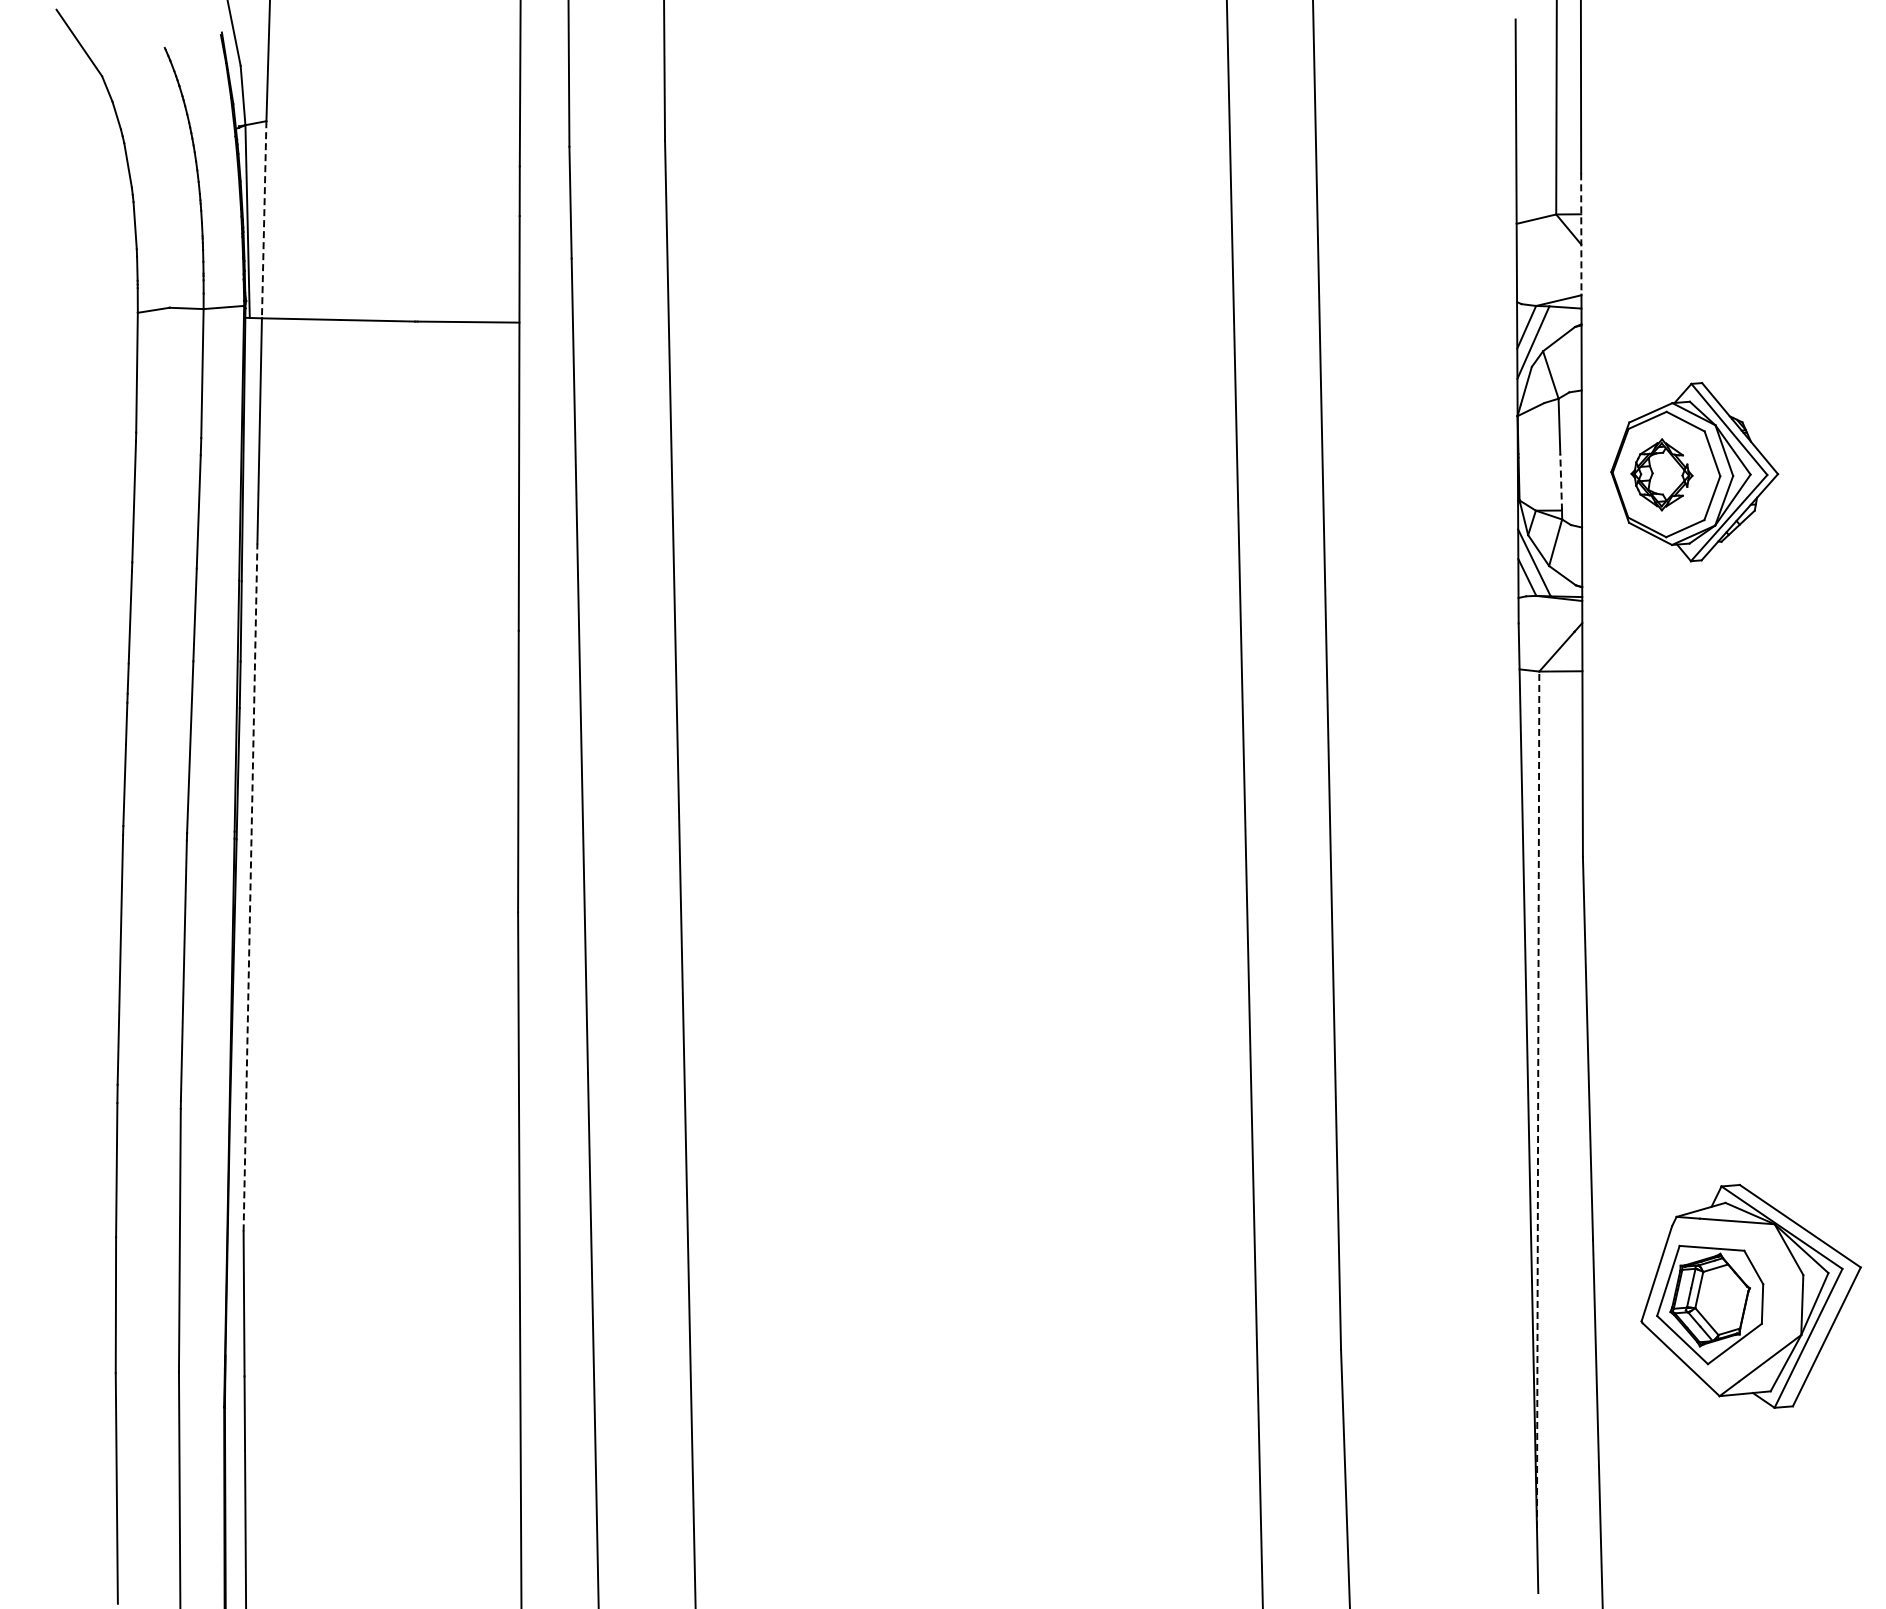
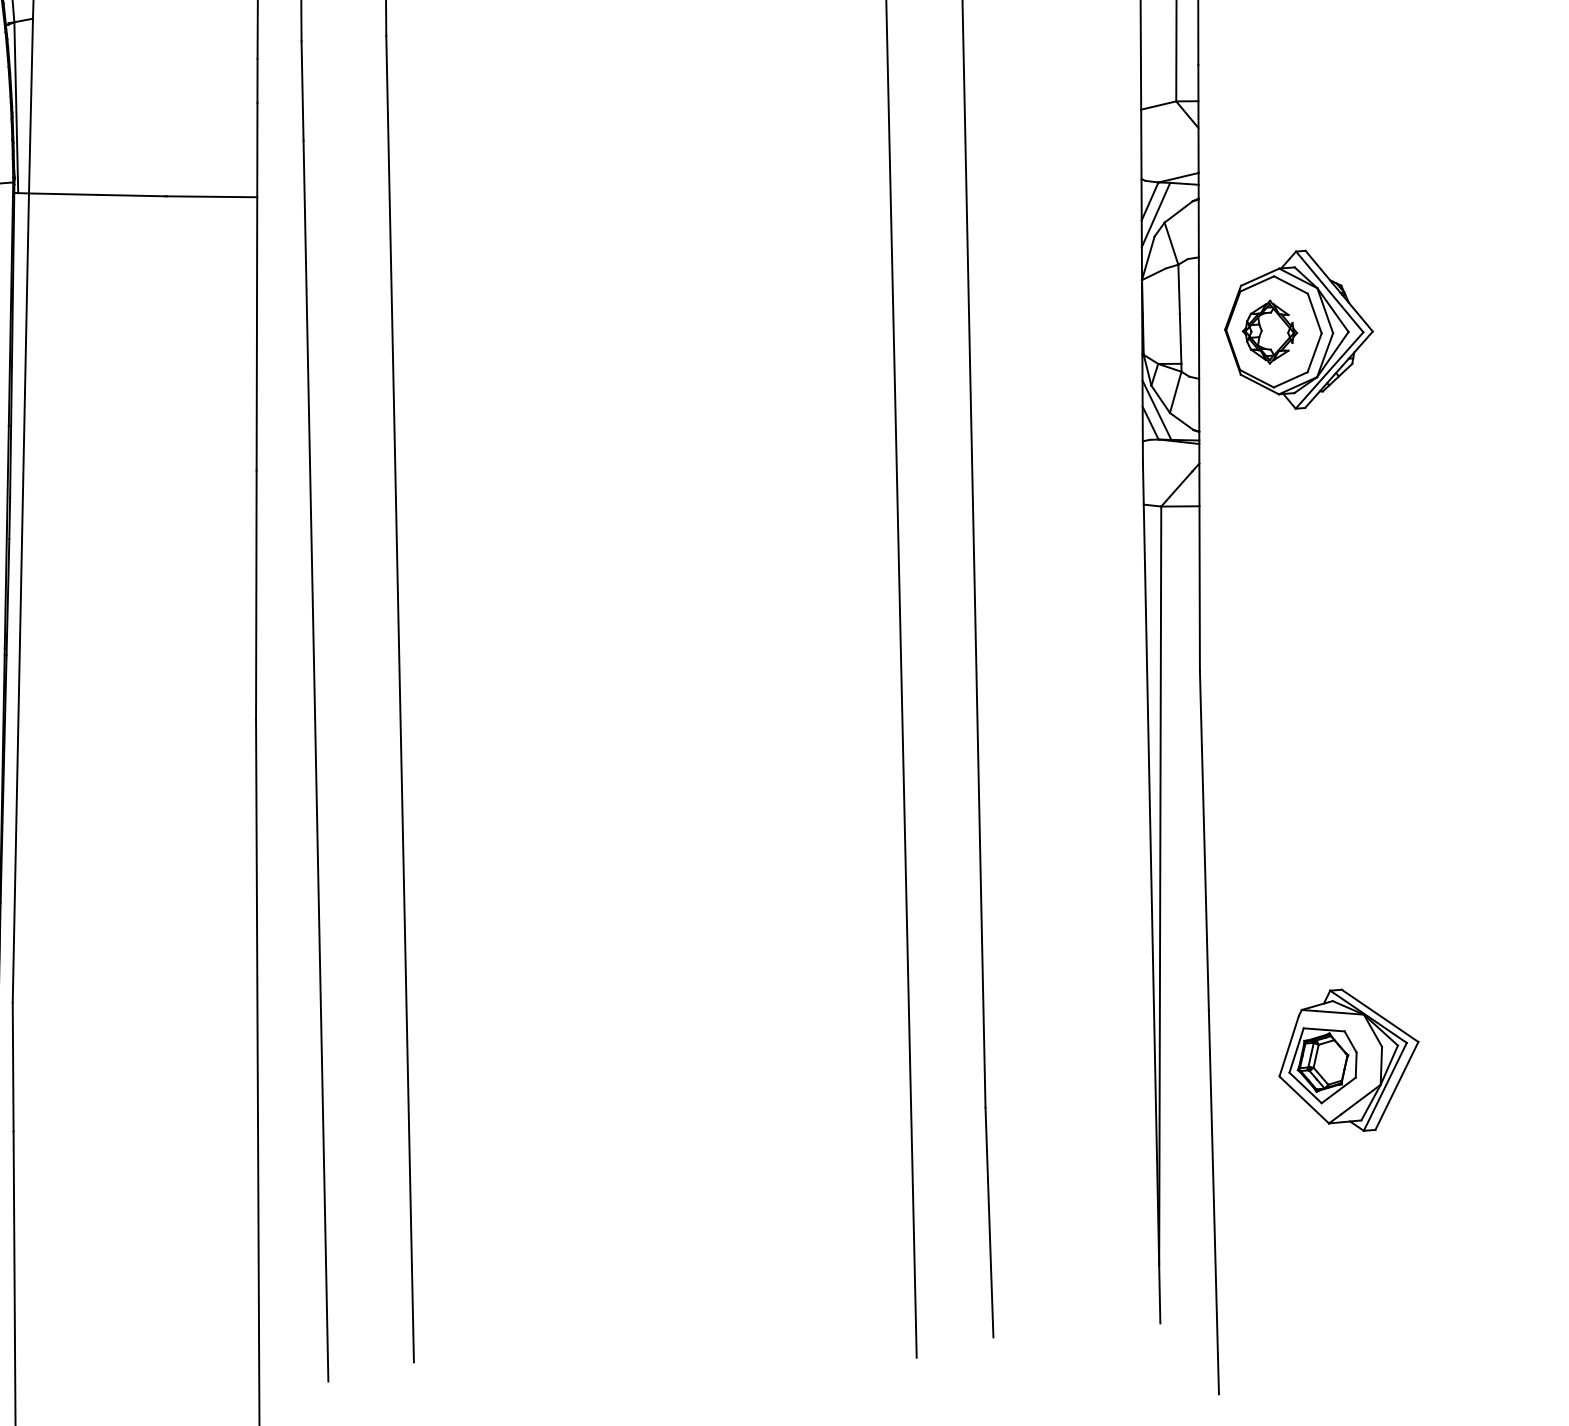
line: (264, 219) -> (31, 105), dashed -> solid
line: (1581, 233) -> (1198, 118), dashed -> solid
line: (1561, 481) -> (1180, 338), dashed -> solid
line: (250, 887) -> (18, 697), dashed -> solid
line: (1538, 1099) -> (1160, 885), dashed -> solid
part: (1750, 1295) -> (1348, 1059), size x0.71

